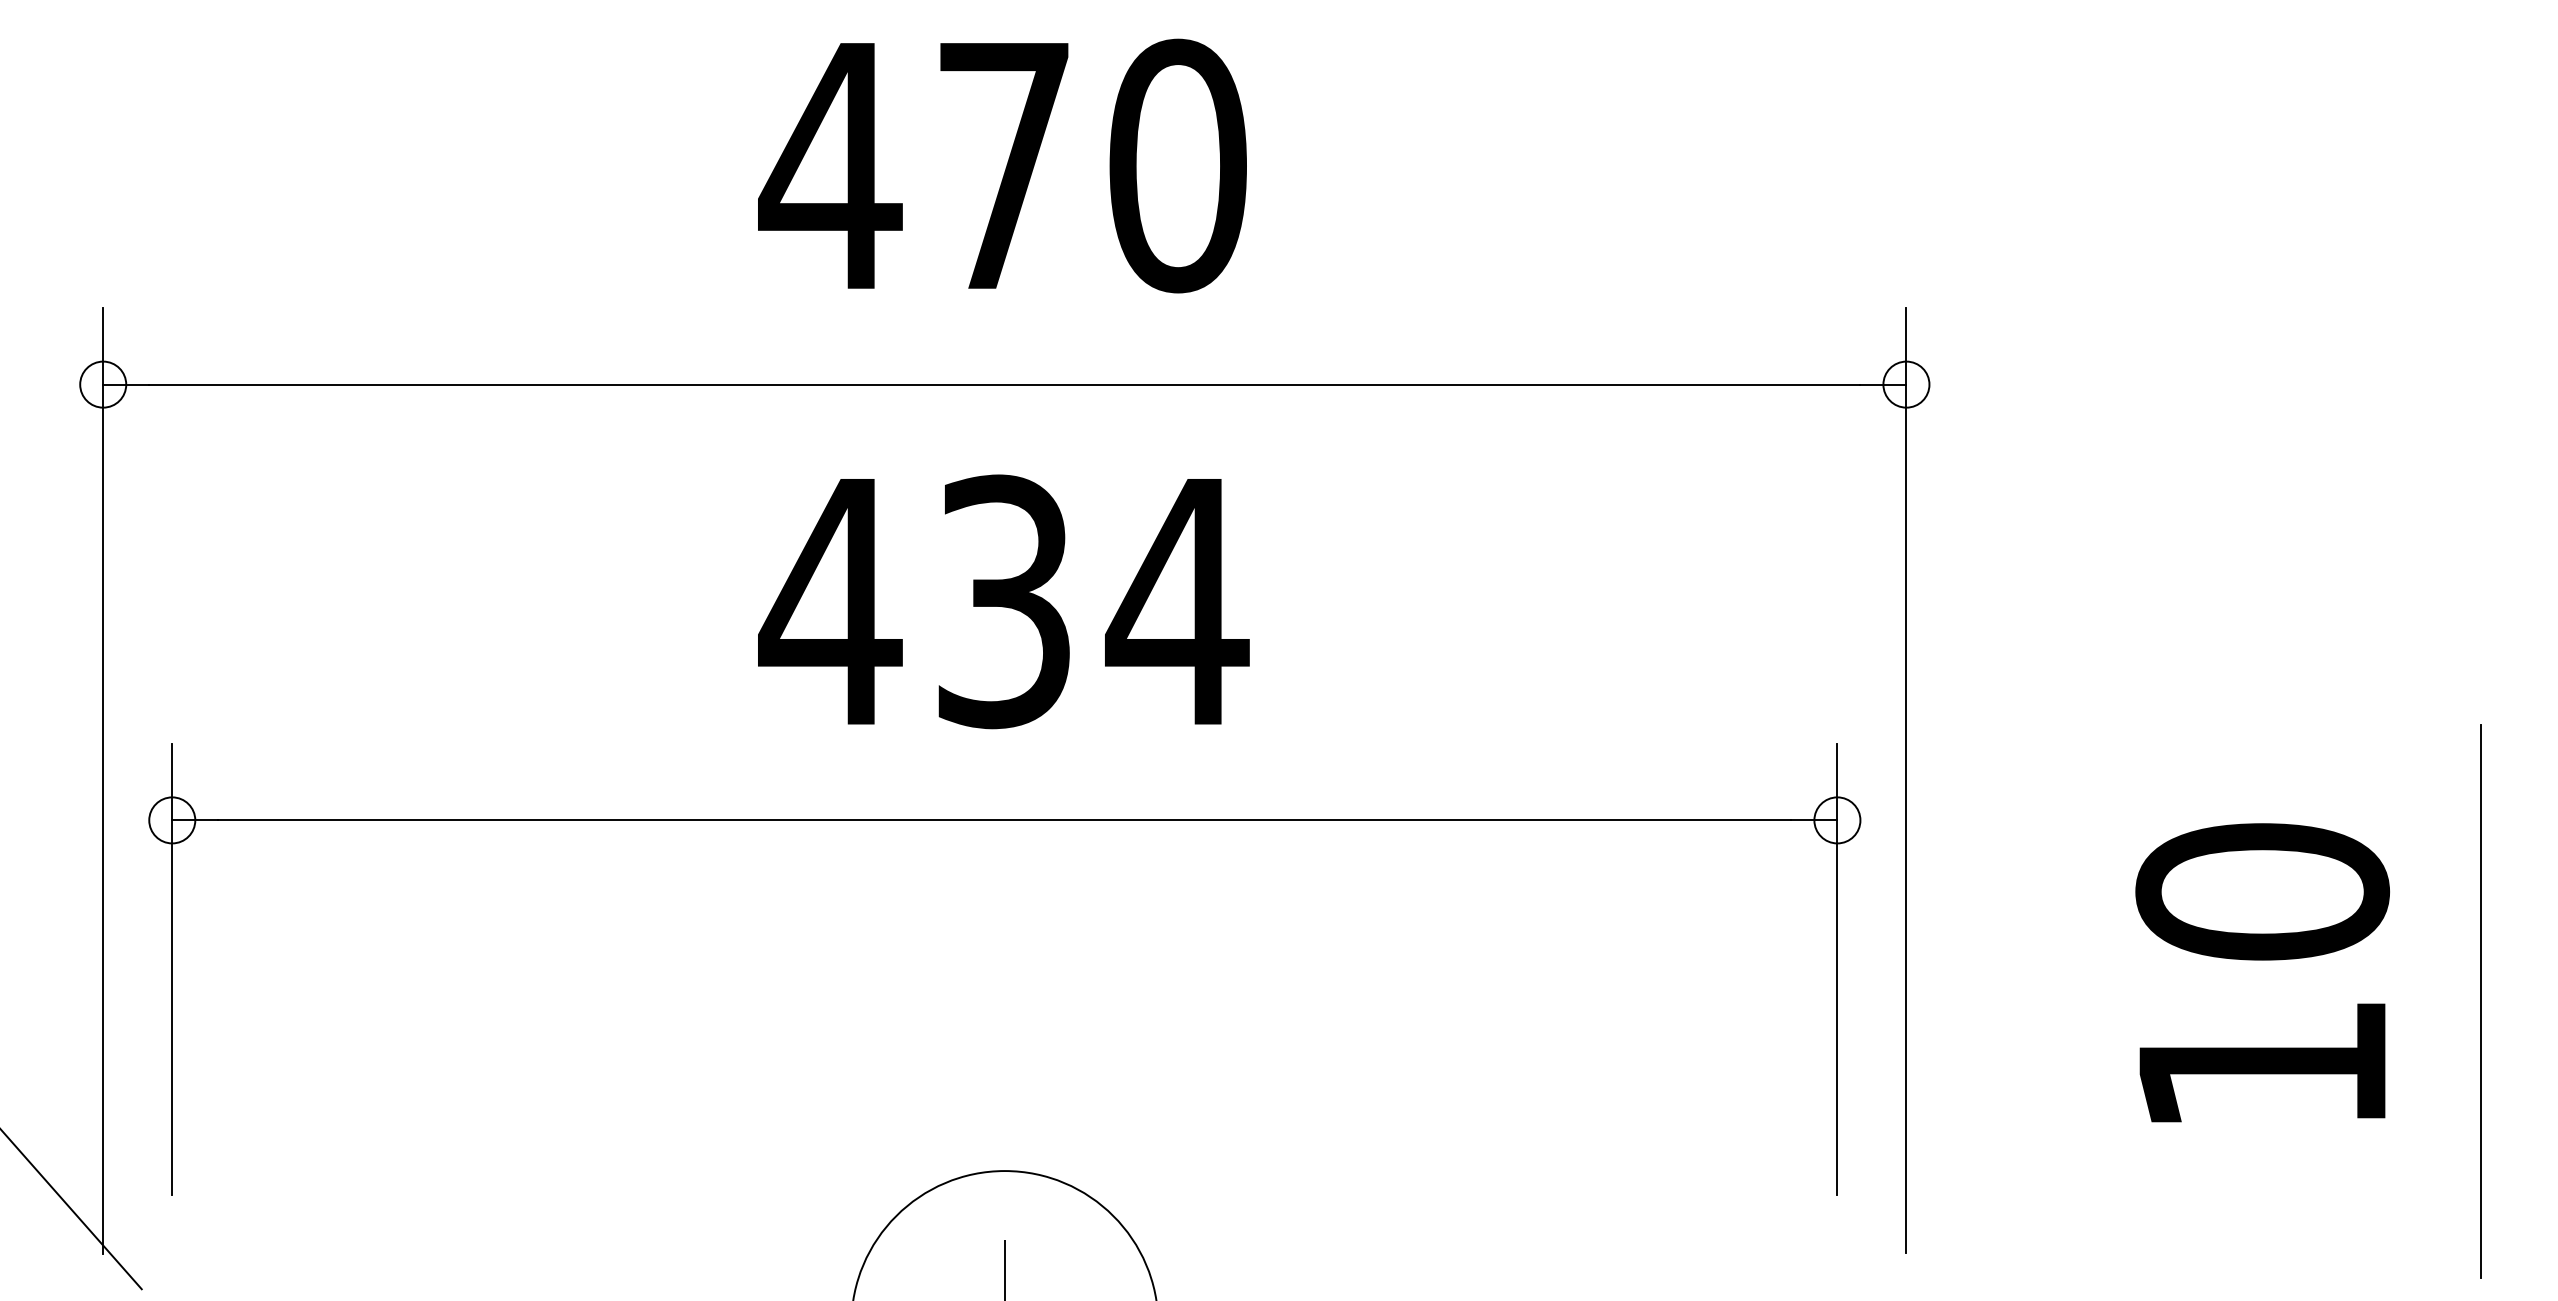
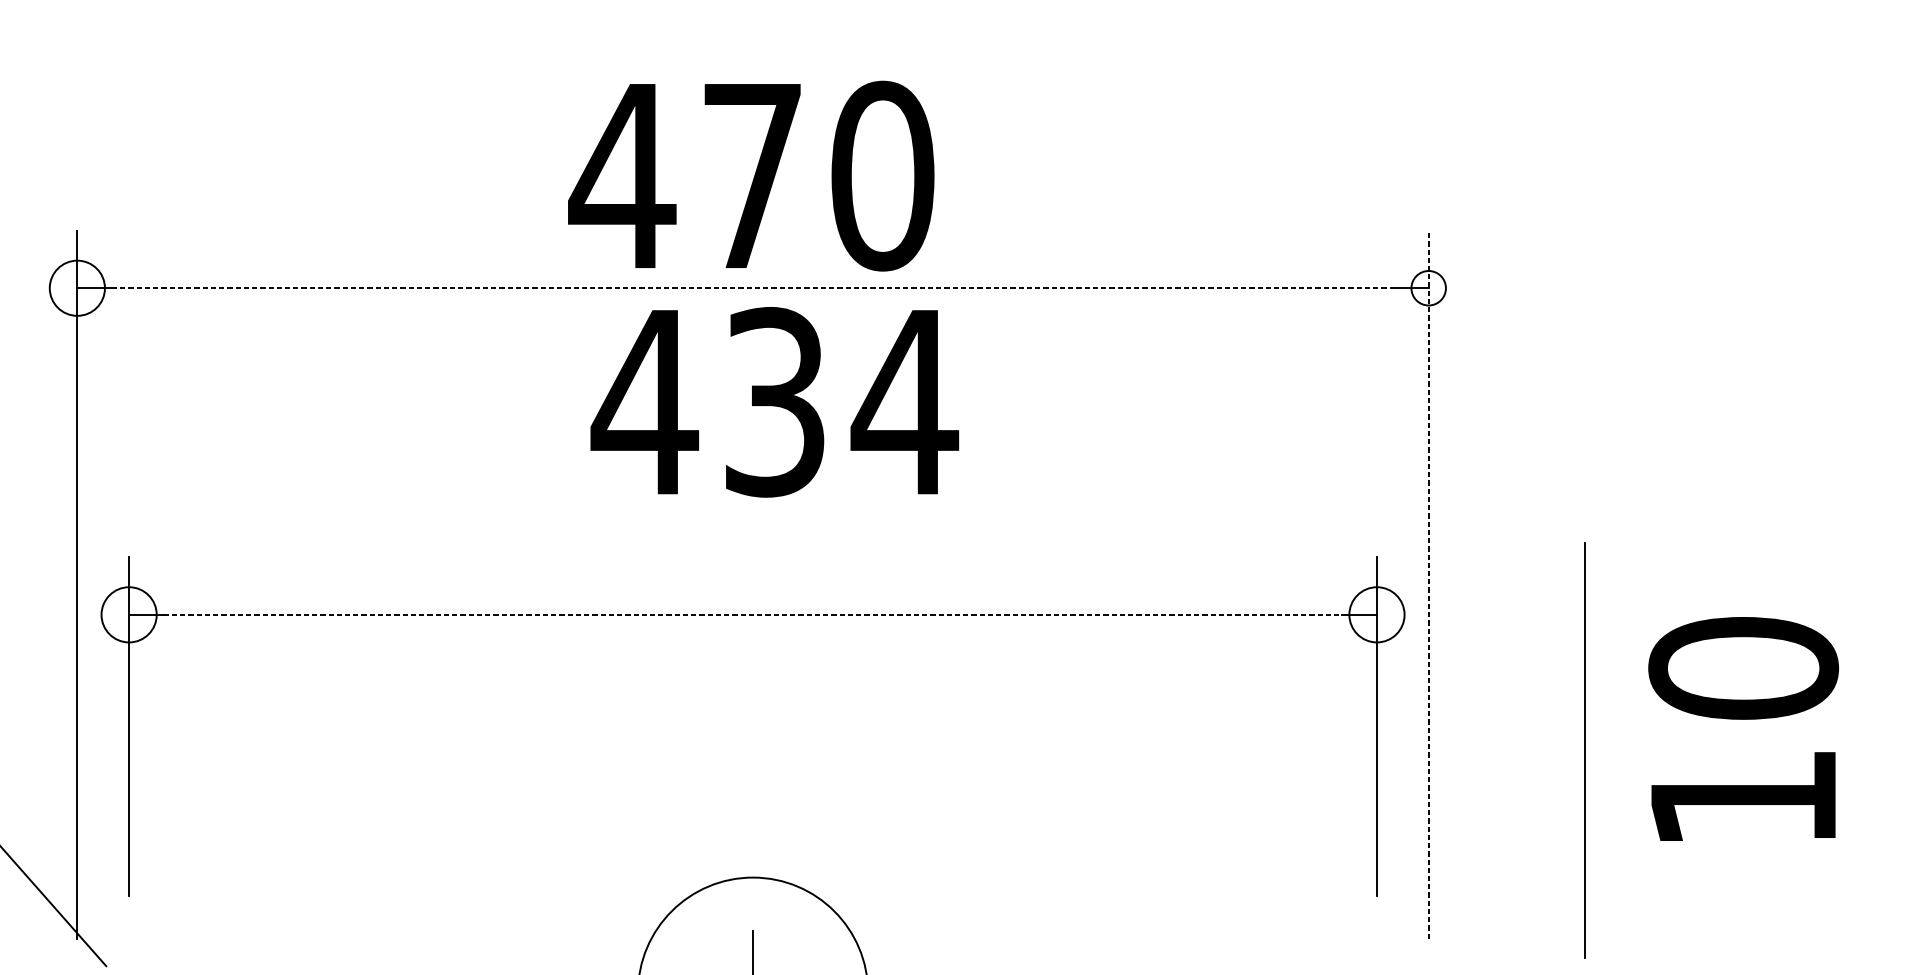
text: (1002, 165) -> (751, 175), moved
circle: (103, 384) -> (77, 288), size x1.6
line: (1004, 384) -> (752, 288), solid -> dashed
text: (1003, 601) -> (774, 402), moved
line: (1906, 780) -> (1428, 584), solid -> dashed
circle: (172, 820) -> (129, 614), size x1.6
line: (1004, 820) -> (752, 614), solid -> dashed
circle: (1837, 820) -> (1377, 614), size x1.6
text: (2262, 972) -> (1743, 728), moved
line: (2480, 1001) -> (1584, 750), moved

